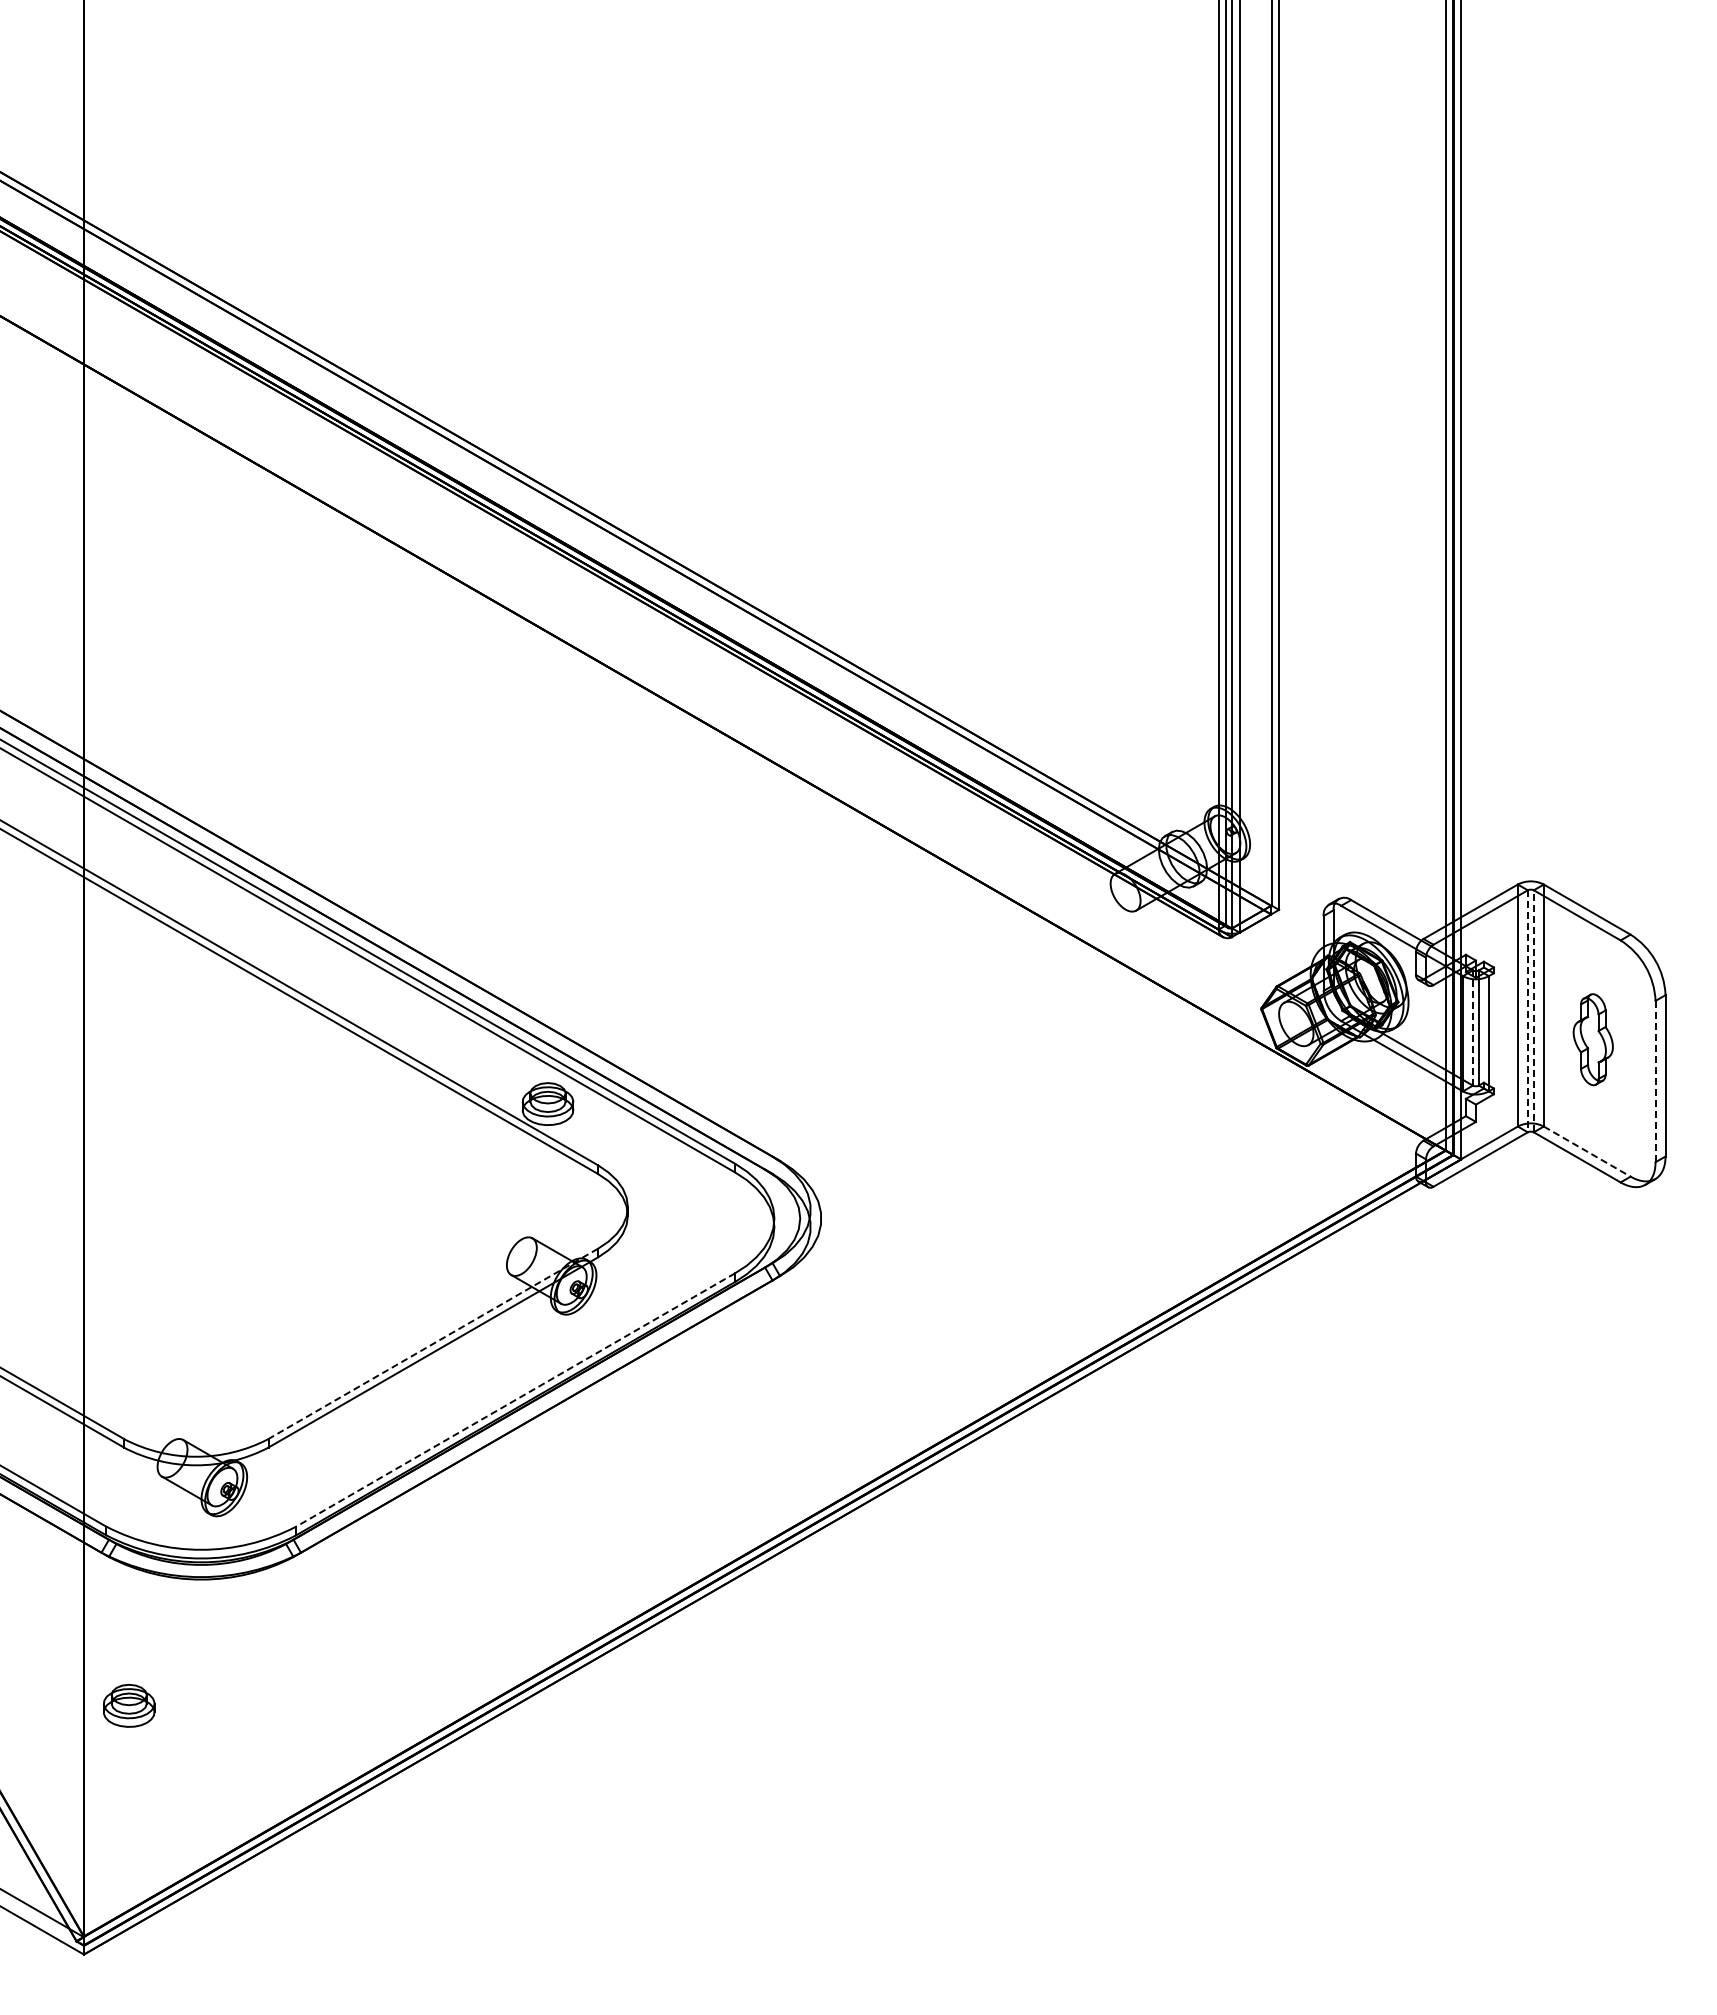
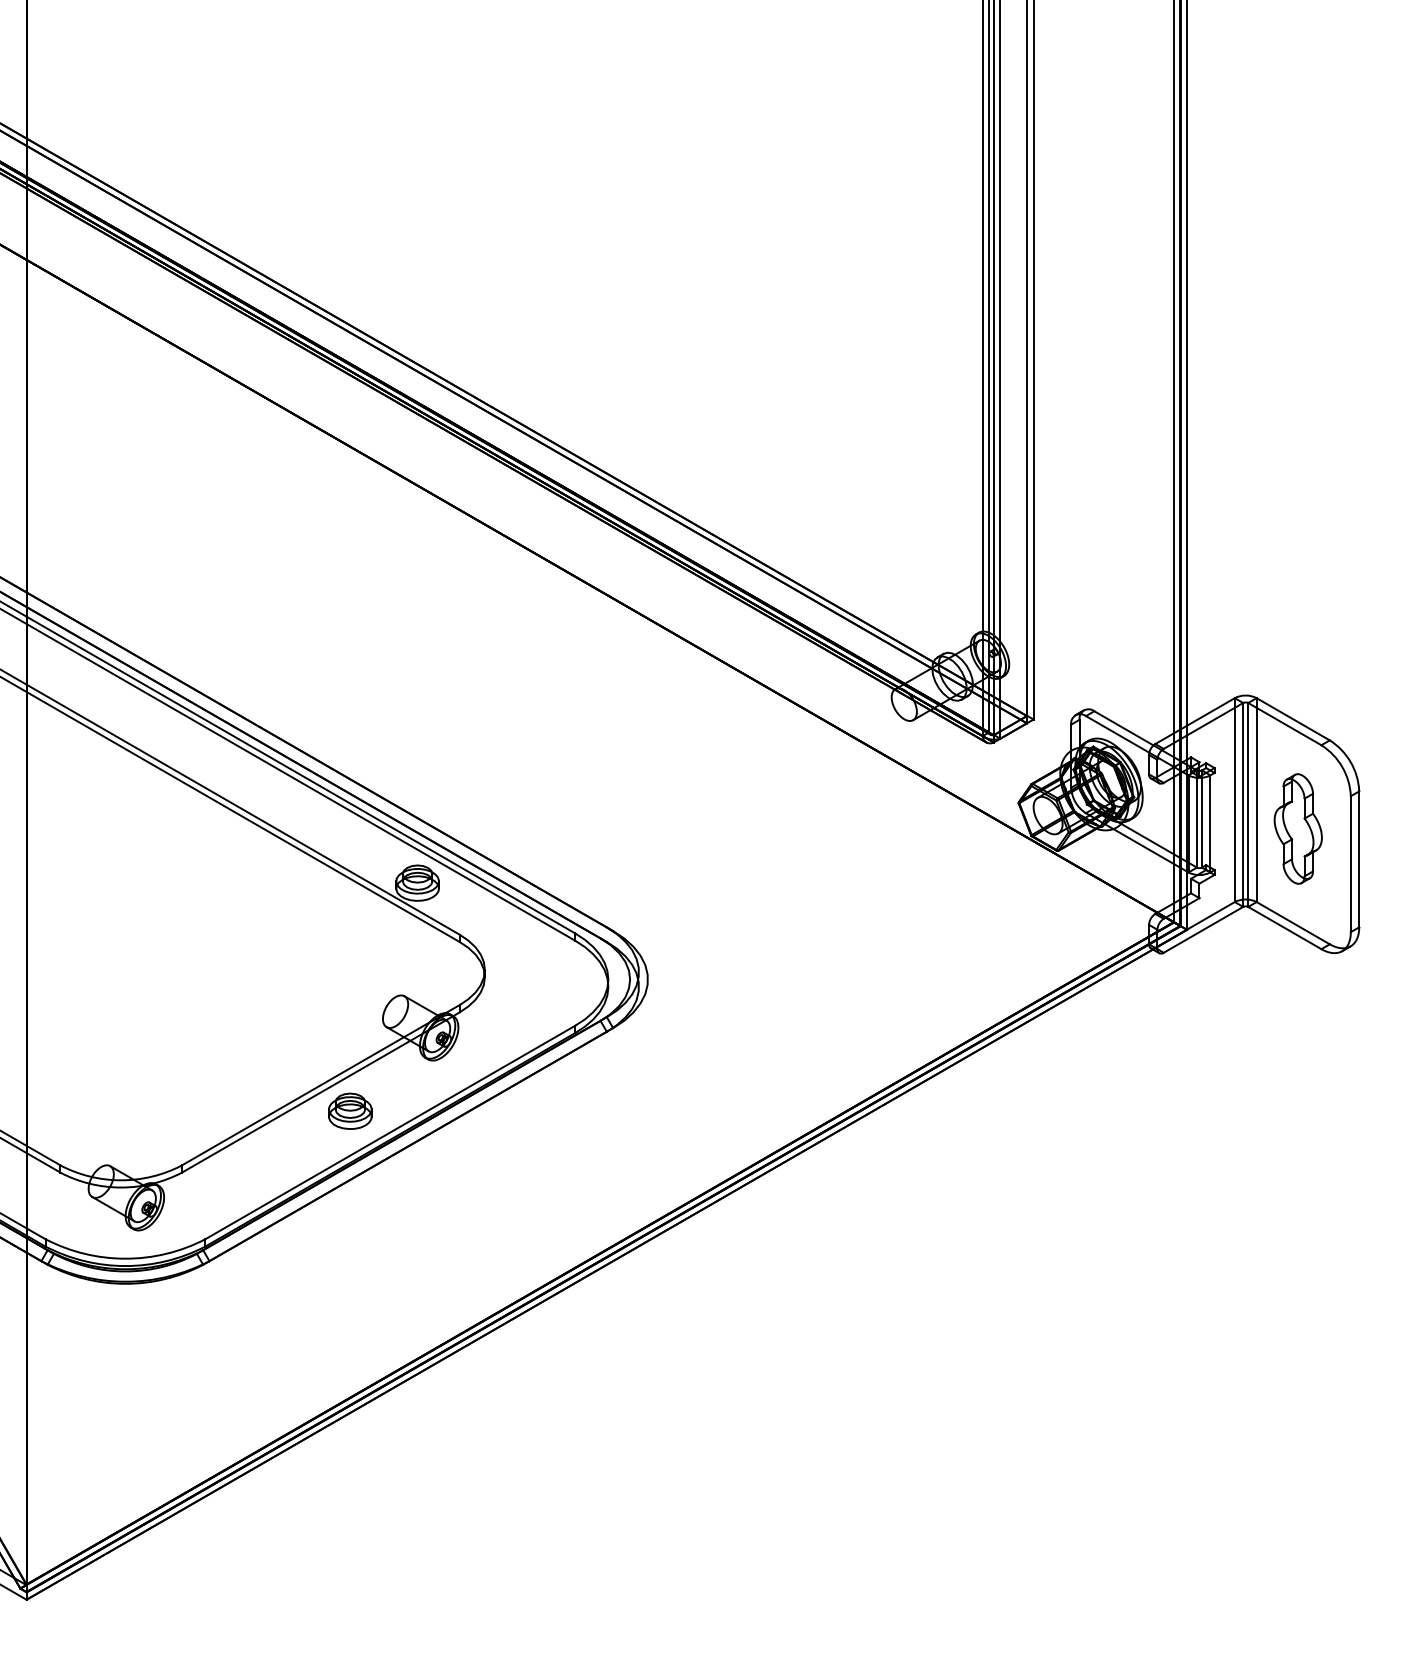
line: (1533, 1010) -> (1247, 804), dashed -> solid
line: (1527, 1011) -> (1242, 805), dashed -> solid
line: (1472, 1028) -> (1196, 819), dashed -> solid
part: (1593, 1039) -> (1298, 828), size x1.43
line: (1655, 1081) -> (1350, 864), dashed -> solid
line: (1587, 1151) -> (1293, 923), dashed -> solid
line: (432, 1344) -> (320, 1085), dashed -> solid
line: (515, 1400) -> (390, 1132), dashed -> solid
part: (129, 1705) -> (350, 1110), moved

